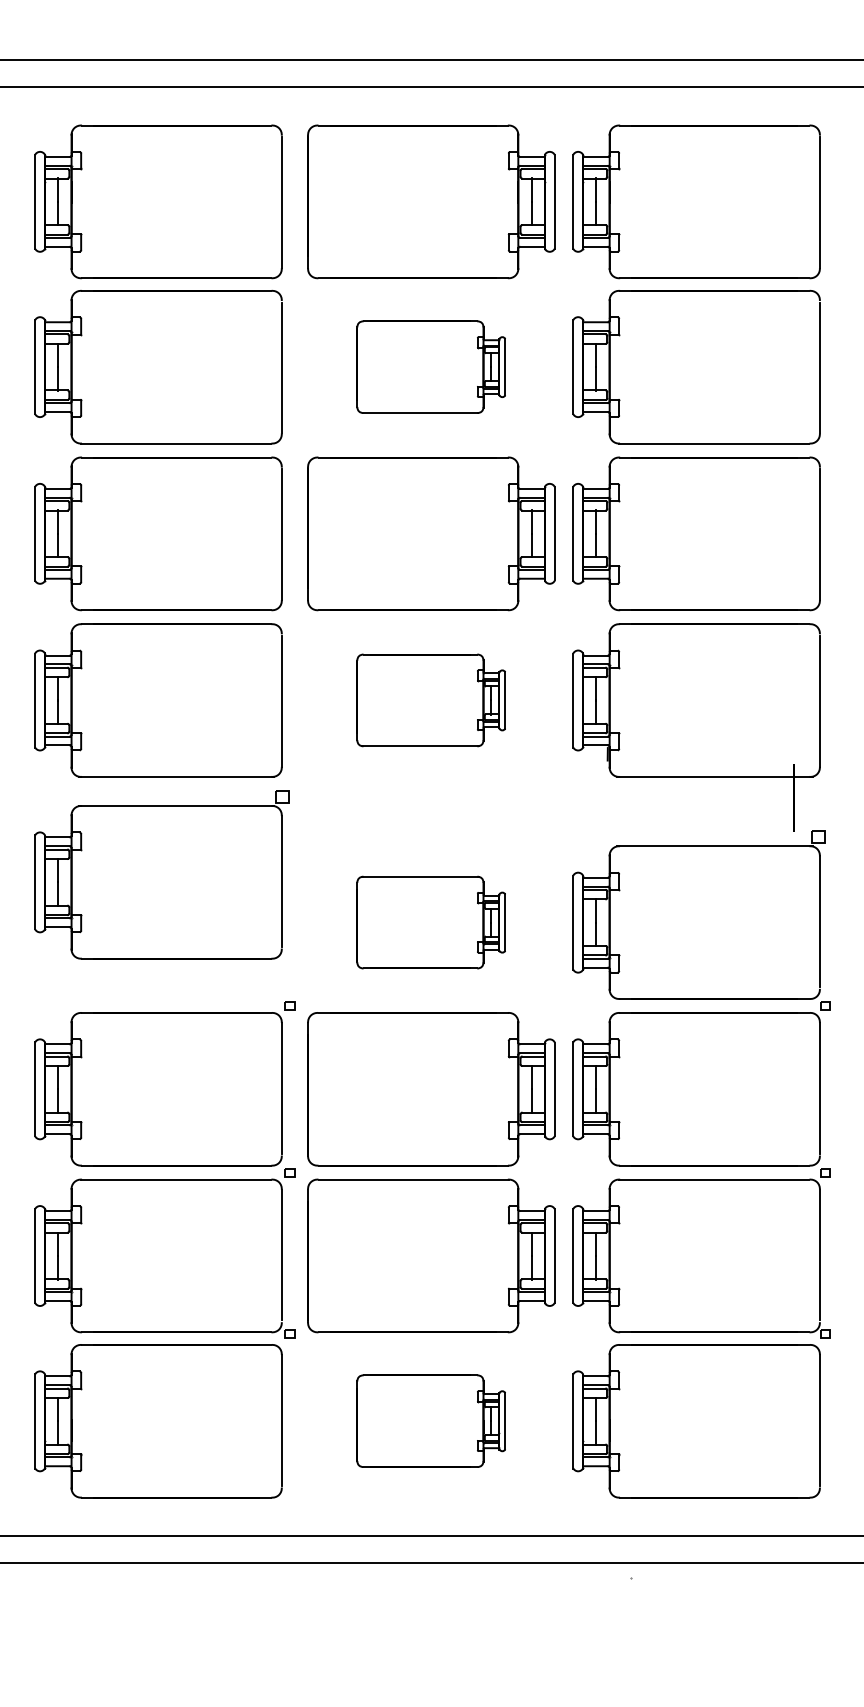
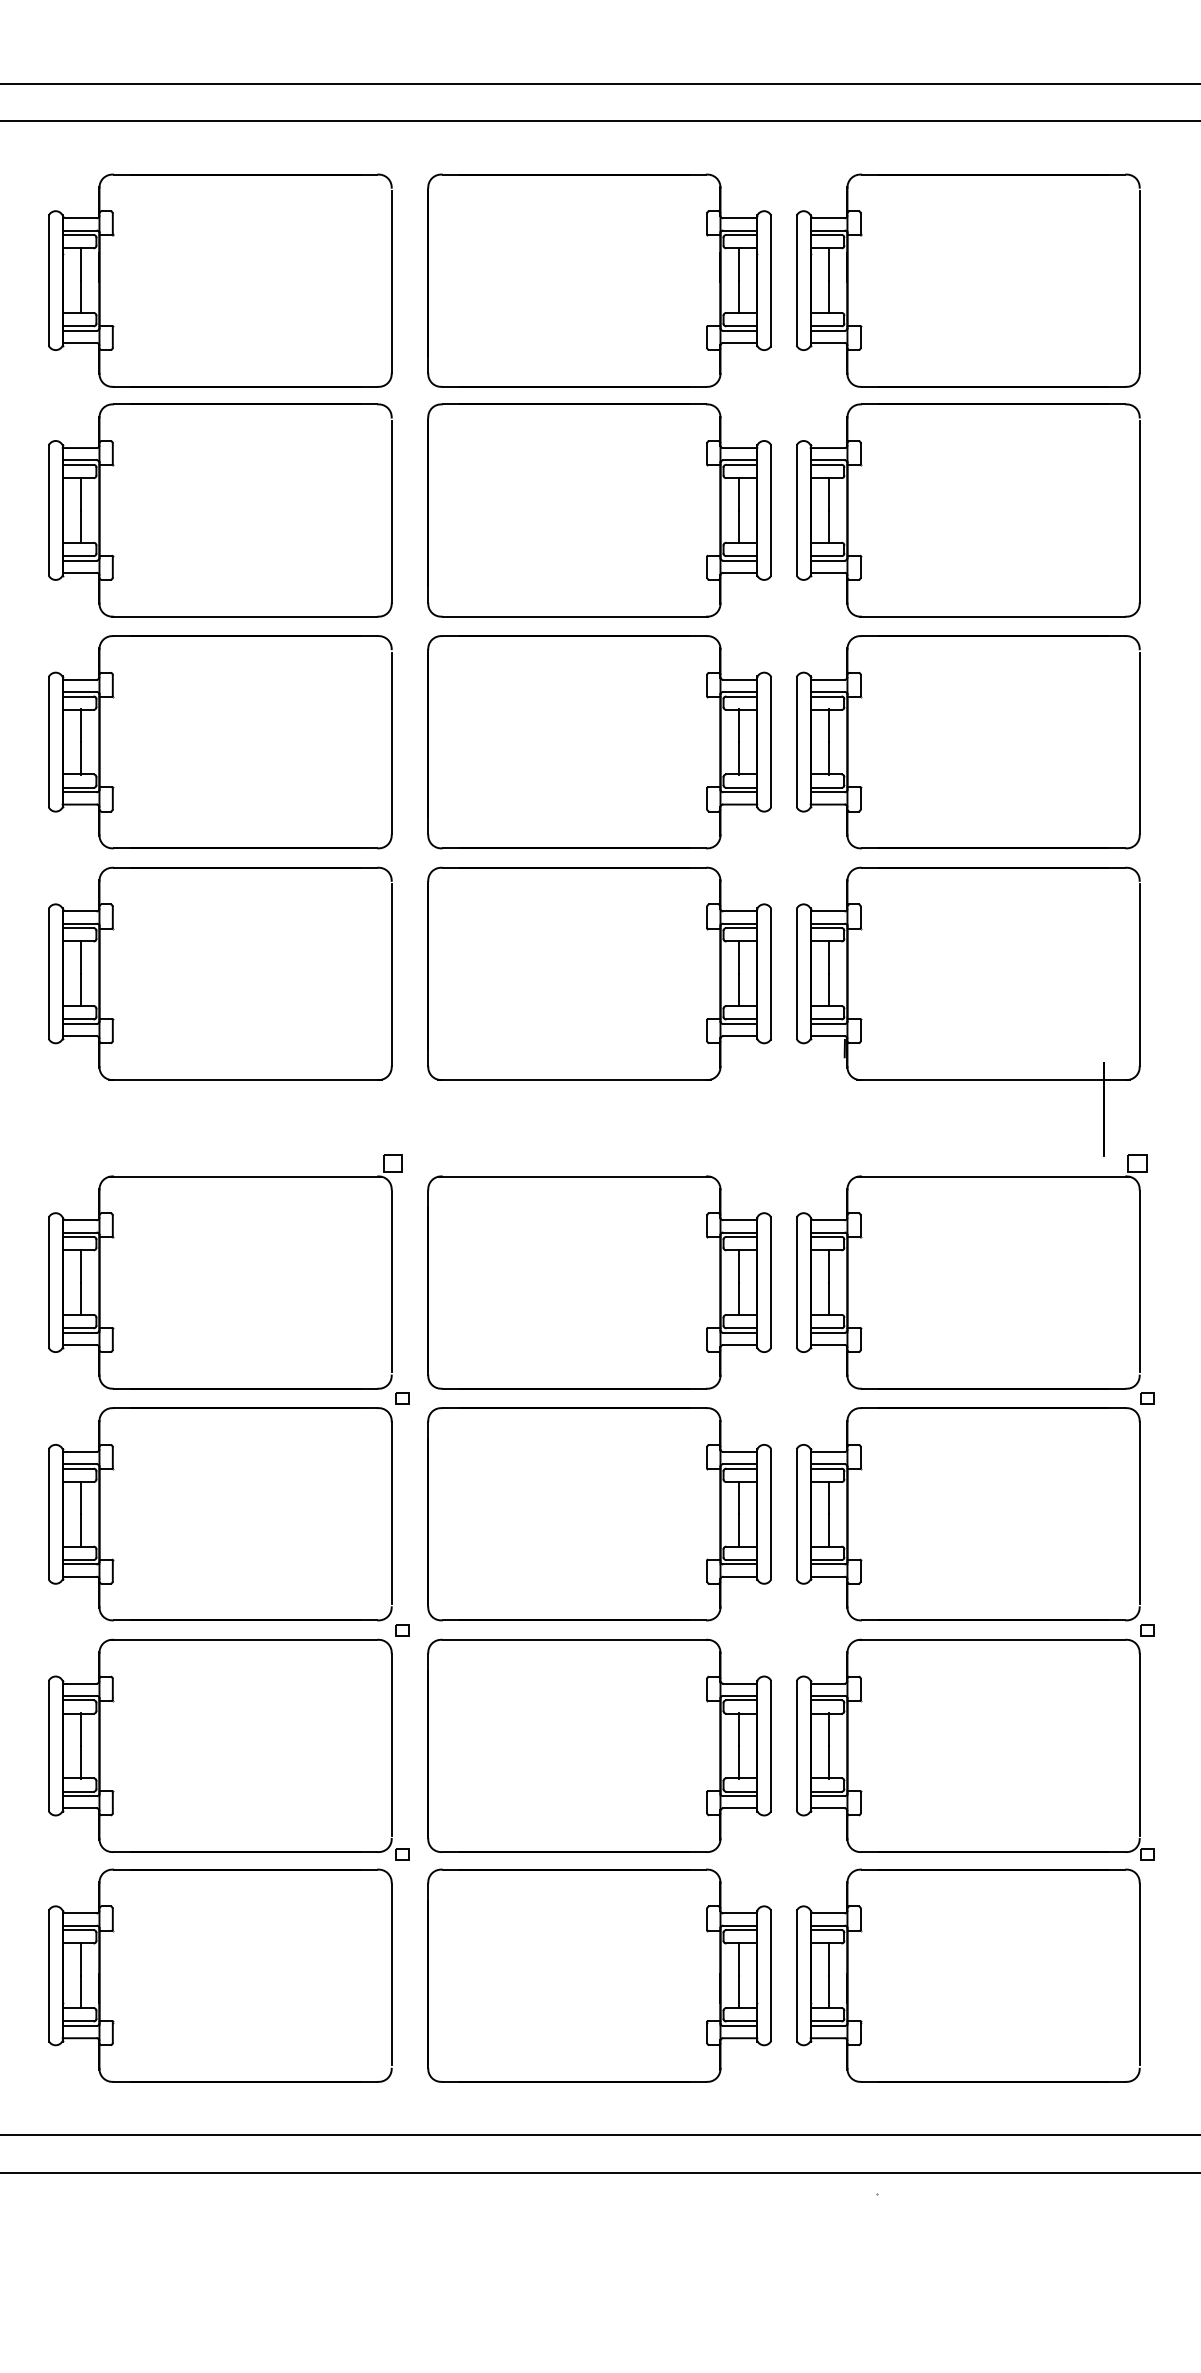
part: (431, 367) -> (599, 510), size x1.67
part: (431, 700) -> (599, 973), size x1.67
part: (162, 806) -> (225, 1177), moved
part: (431, 922) -> (599, 1282), size x1.67
part: (431, 1421) -> (599, 1975), size x1.67

